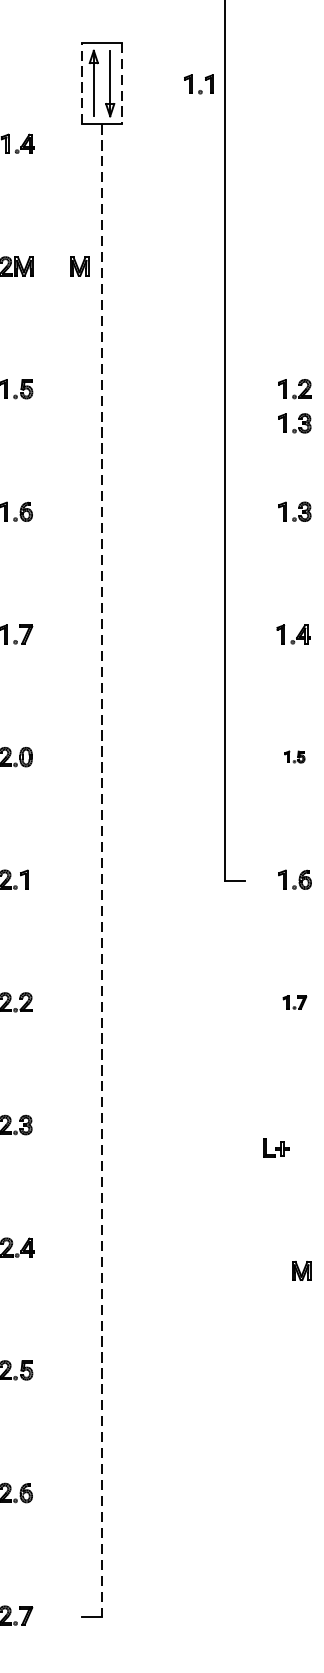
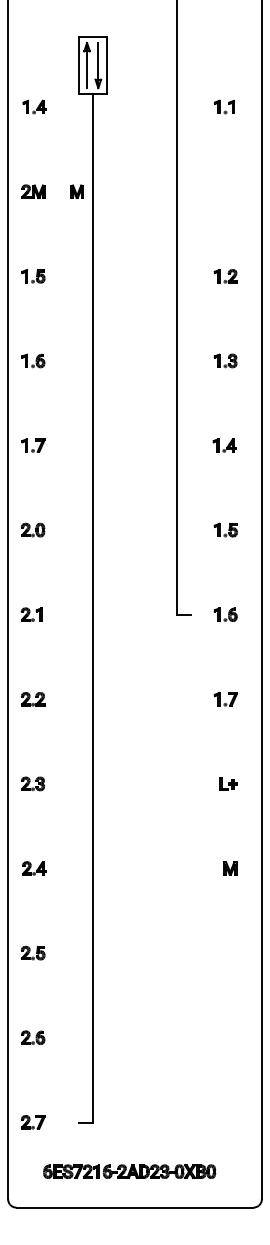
line: (81, 83) -> (78, 65), dashed -> solid
part: (197, 83) -> (223, 106), moved
line: (122, 84) -> (106, 66), dashed -> solid
part: (294, 422) -> (225, 299), removed
part: (294, 756) -> (225, 529), size x1.67
line: (101, 870) -> (92, 608), dashed -> solid
part: (294, 1002) -> (225, 699), size x1.43
part: (275, 1147) -> (228, 783), moved
part: (301, 1270) -> (230, 868), moved

